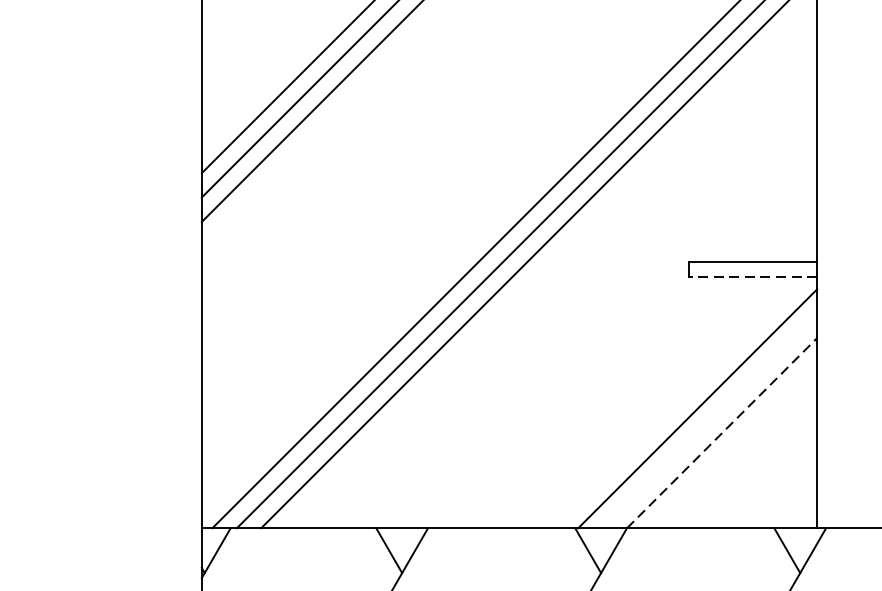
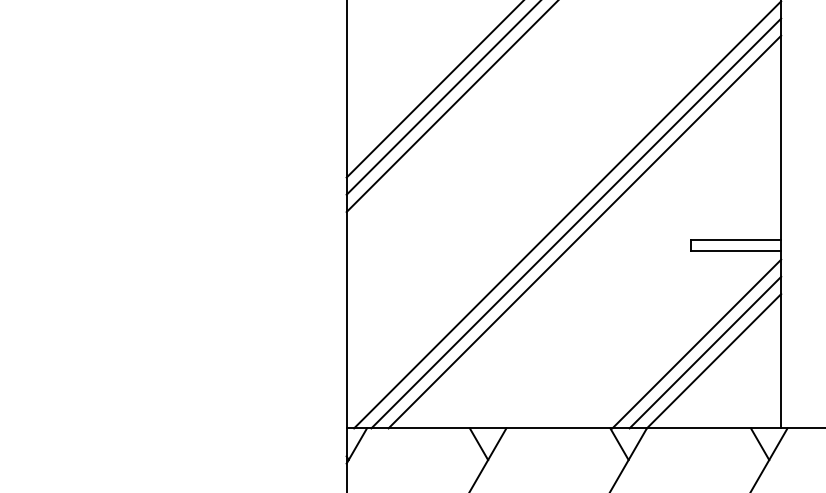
line: (752, 277) -> (735, 251), dashed -> solid
line: (709, 420) -> (705, 352), added
line: (722, 433) -> (714, 361), dashed -> solid

